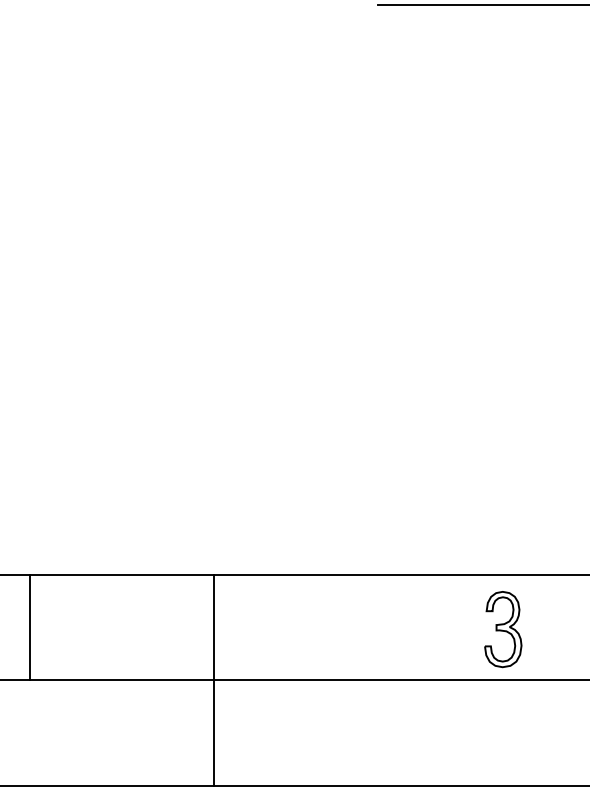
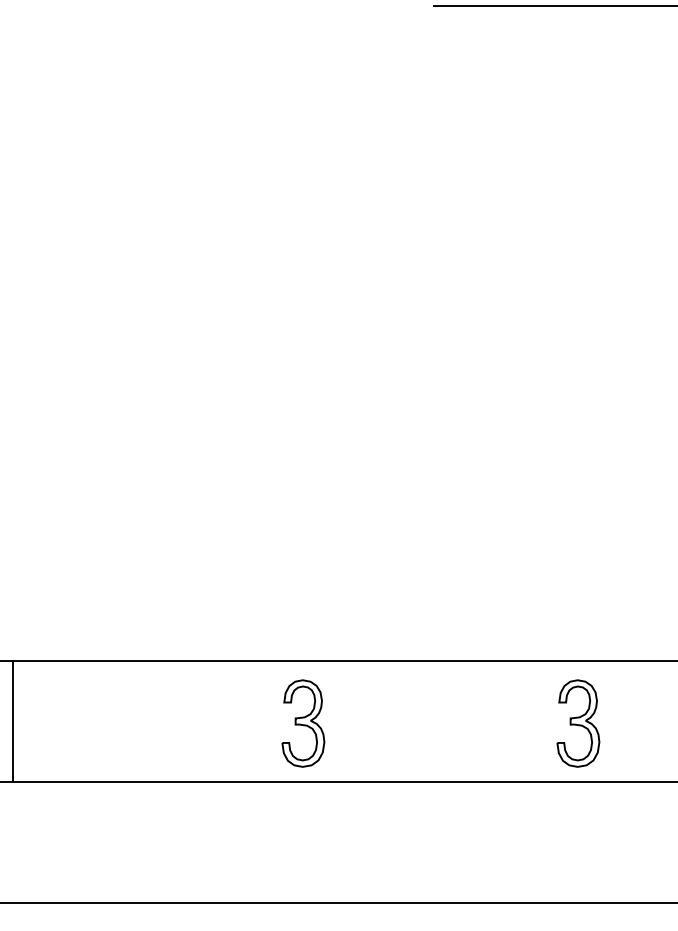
line: (30, 627) -> (12, 721), moved
part: (264, 629) -> (303, 723), added
line: (214, 680) -> (246, 782), removed

